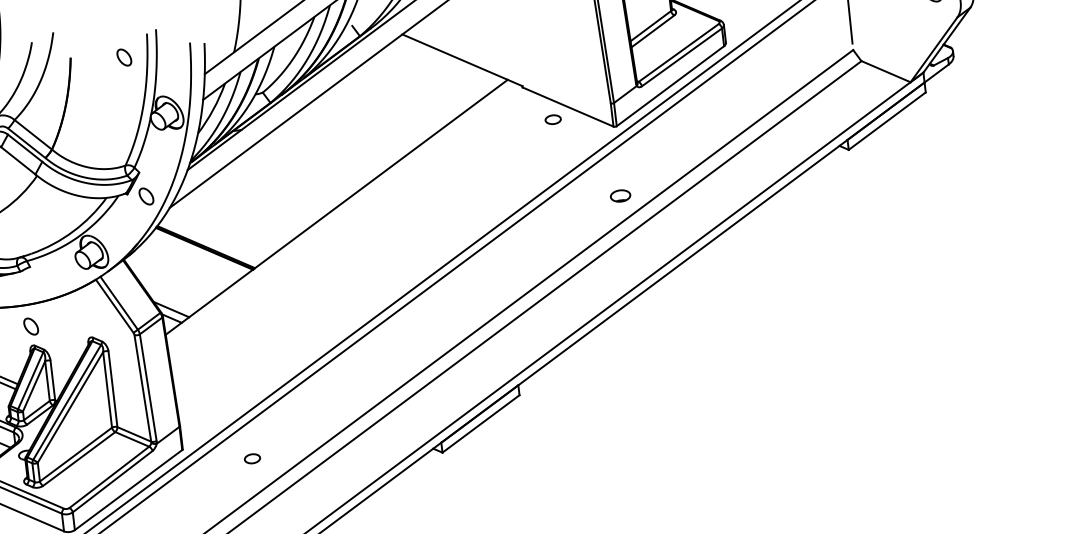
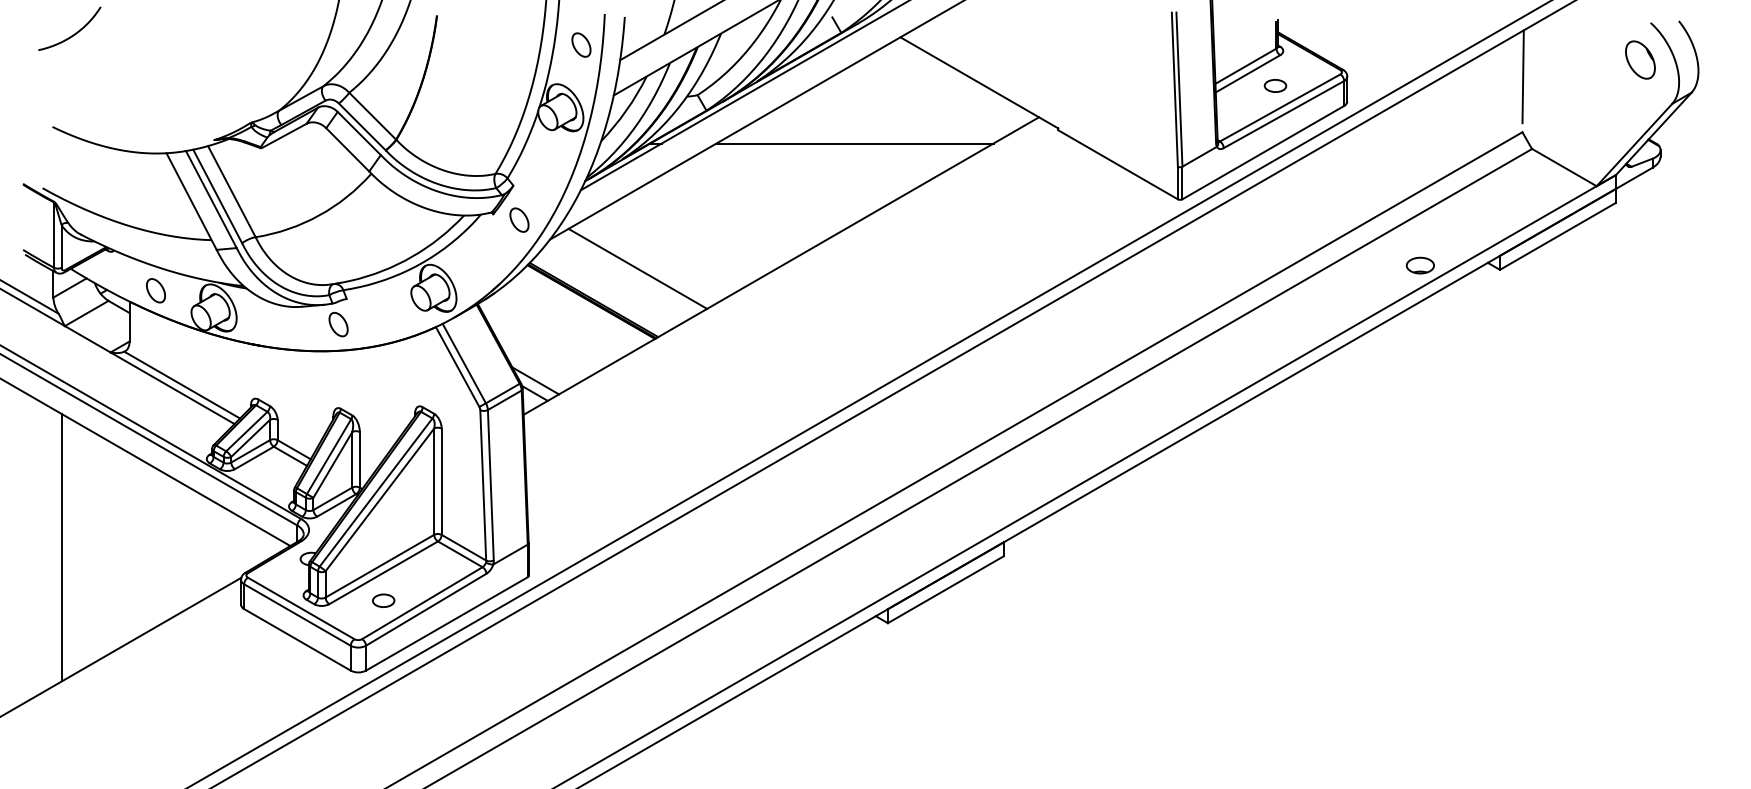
part: (124, 57) -> (581, 44), moved
line: (378, 113) -> (854, 143), added
part: (553, 119) -> (1275, 85), moved
part: (619, 196) -> (1419, 265), moved
line: (234, 221) -> (637, 268), added
part: (31, 326) -> (338, 324), moved
part: (252, 458) -> (383, 600), moved

